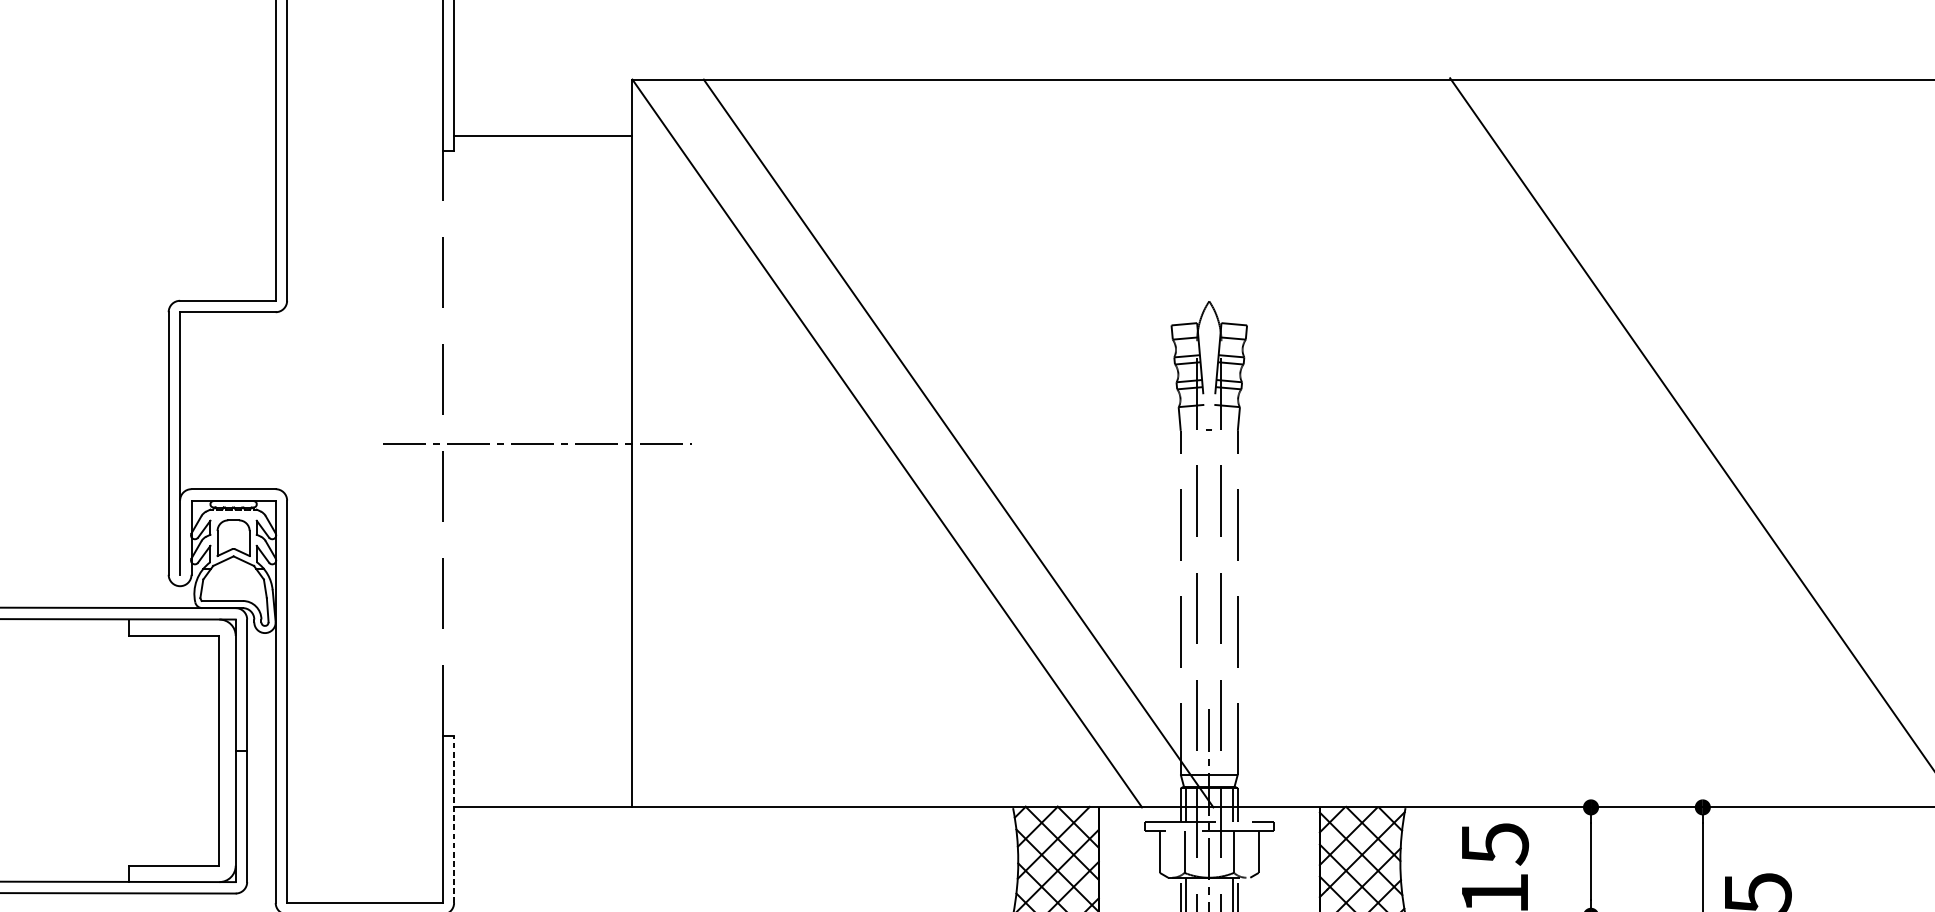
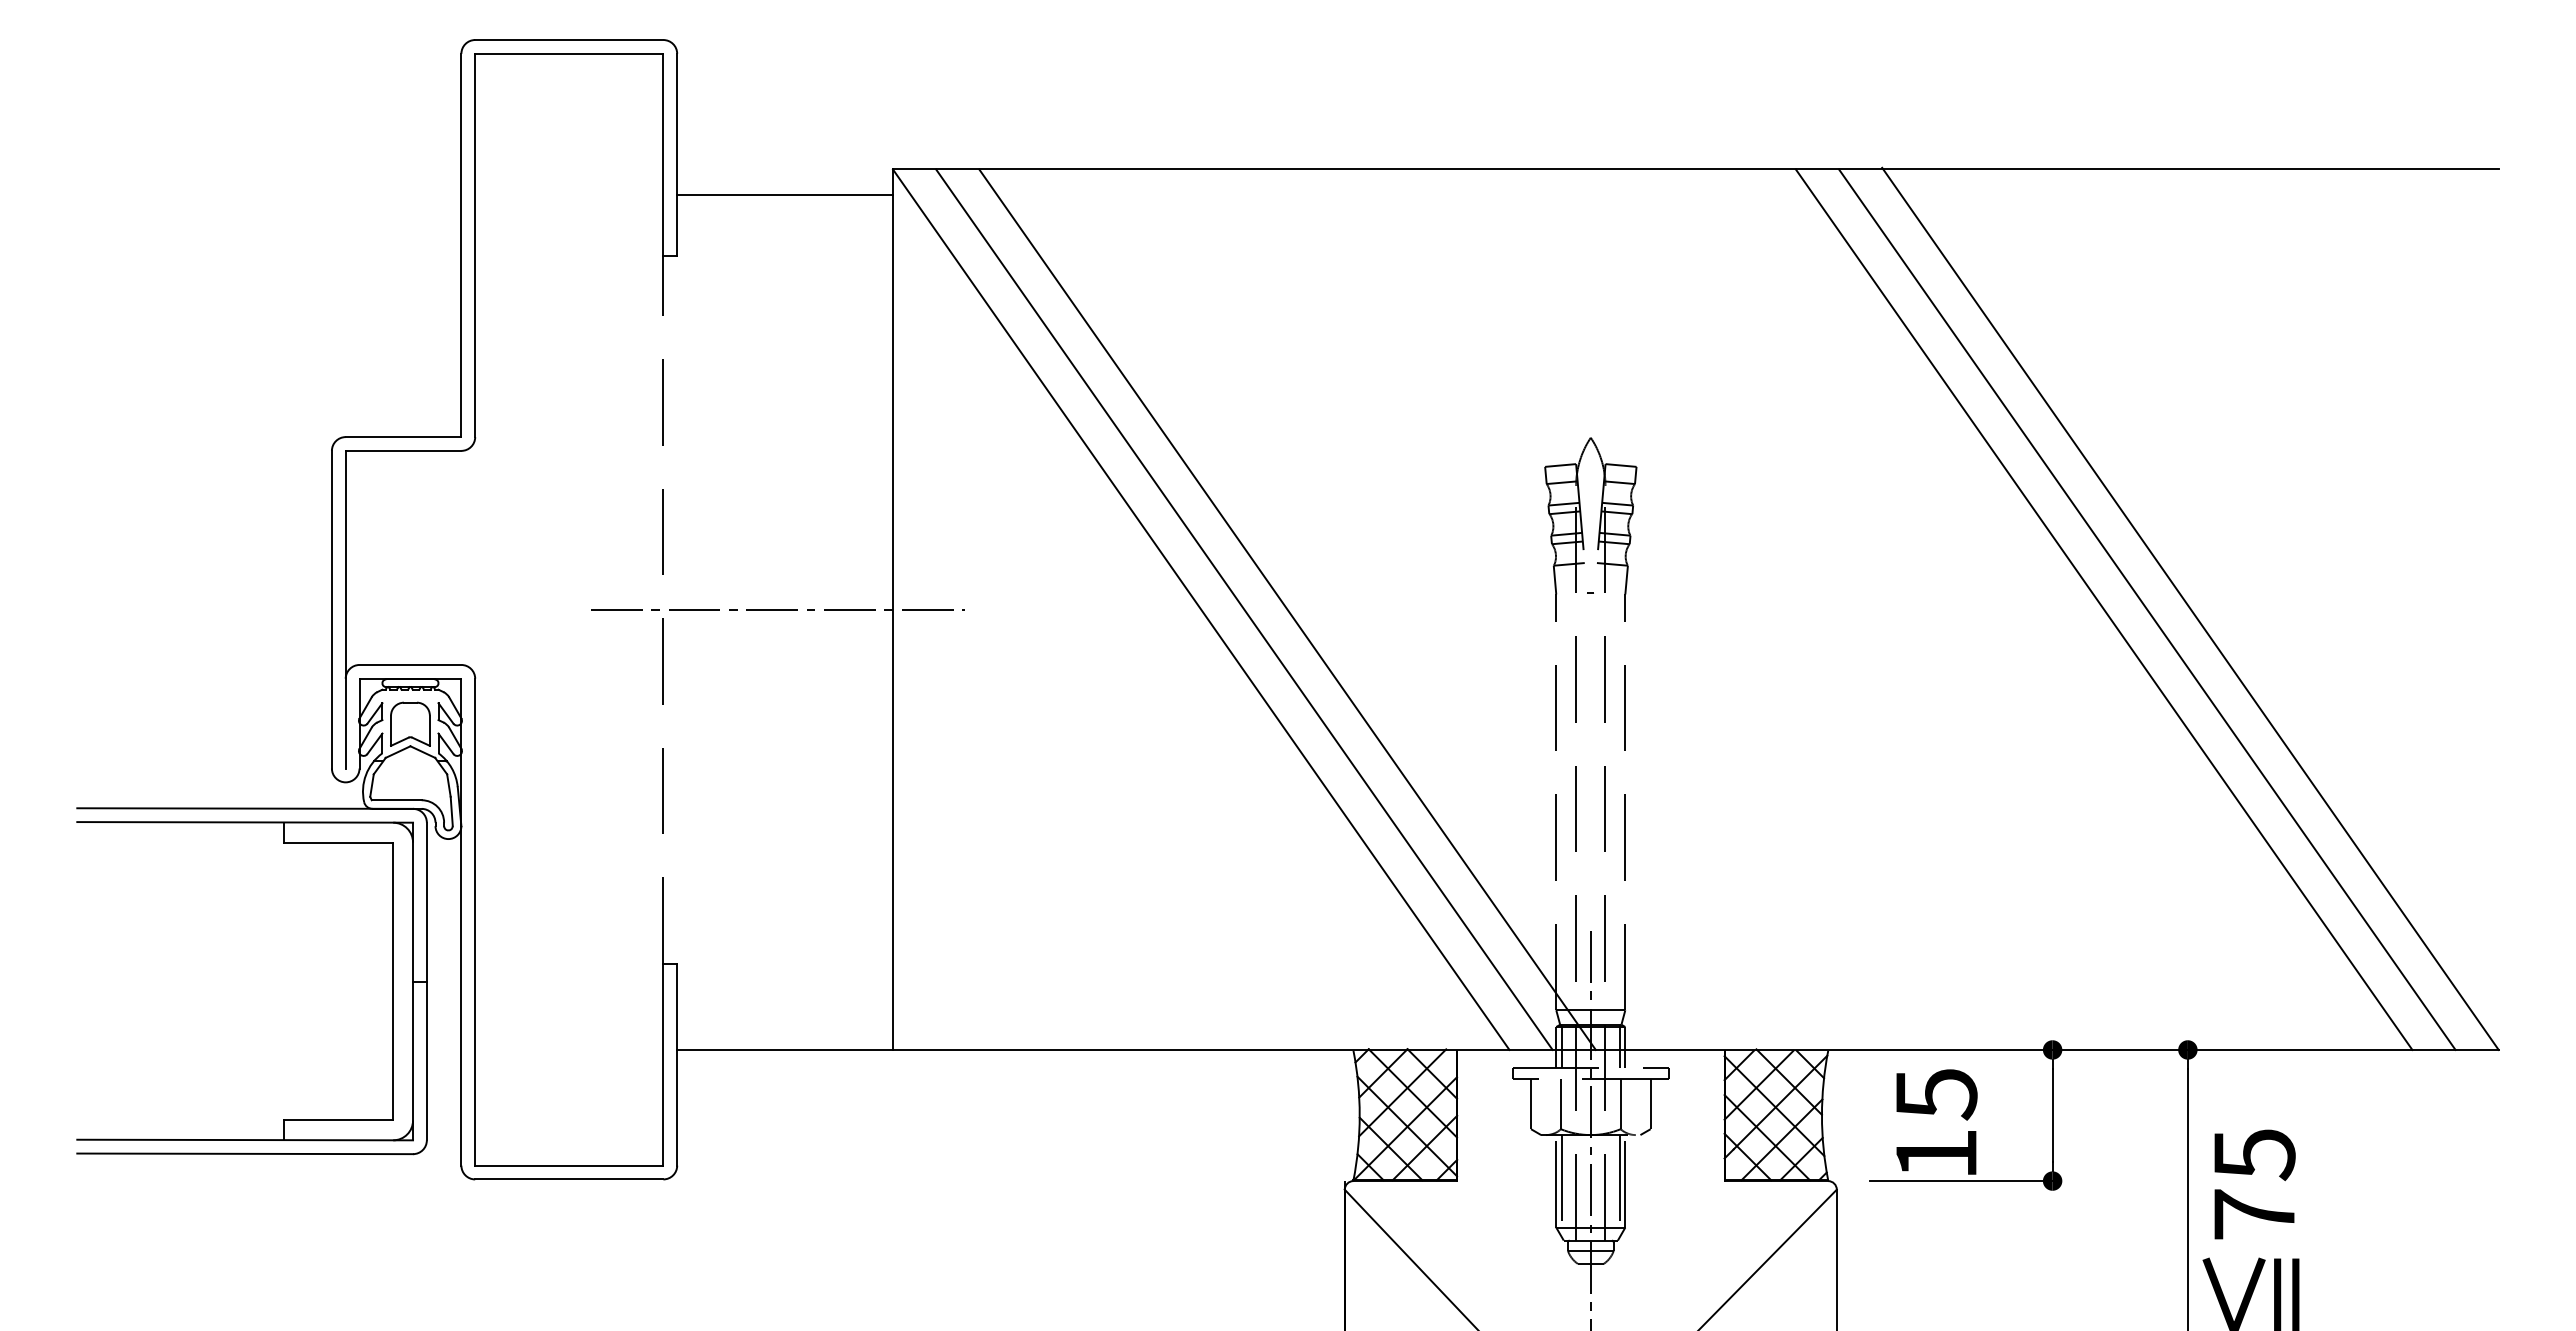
line: (543, 135) -> (785, 195), moved
line: (923, 443) -> (1244, 609), added
line: (1633, 443) -> (2103, 609), added
line: (1669, 443) -> (2147, 609), added
line: (454, 819) -> (677, 1064), dashed -> solid

